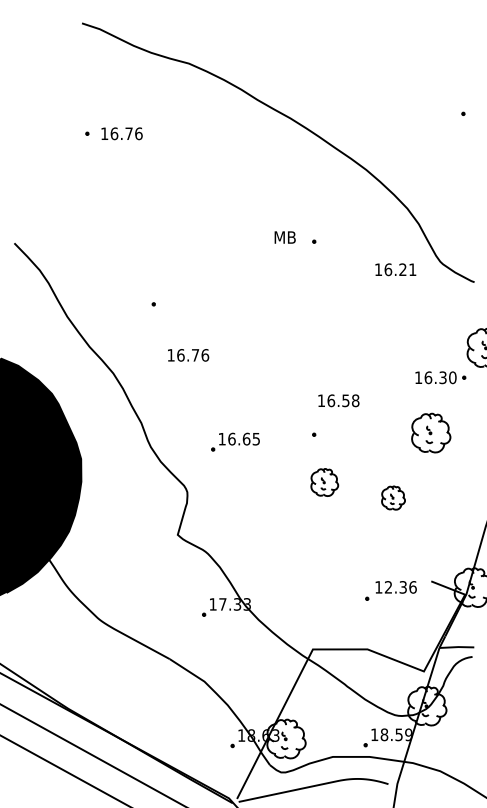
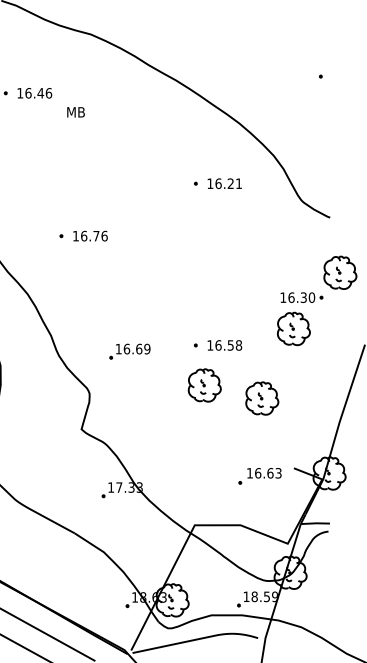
text: (129, 133) -> (41, 93), 16.76 -> 16.46
text: (284, 237) -> (75, 112), moved
text: (395, 269) -> (224, 183), moved
text: (188, 355) -> (90, 236), moved
text: (338, 400) -> (224, 345), moved
part: (431, 432) -> (294, 328), moved
text: (256, 438) -> (147, 348), 16.65 -> 16.69
part: (324, 482) -> (204, 385), size x1.43
part: (393, 497) -> (262, 397), size x1.67
text: (400, 587) -> (268, 473), 12.36 -> 16.63

